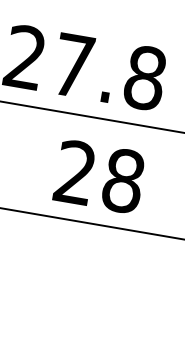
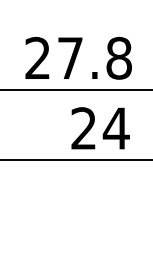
text: (122, 180) -> (115, 128), 28 -> 24

